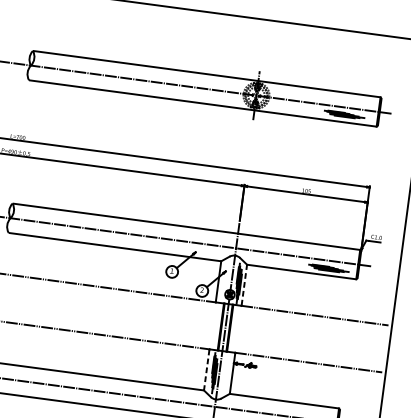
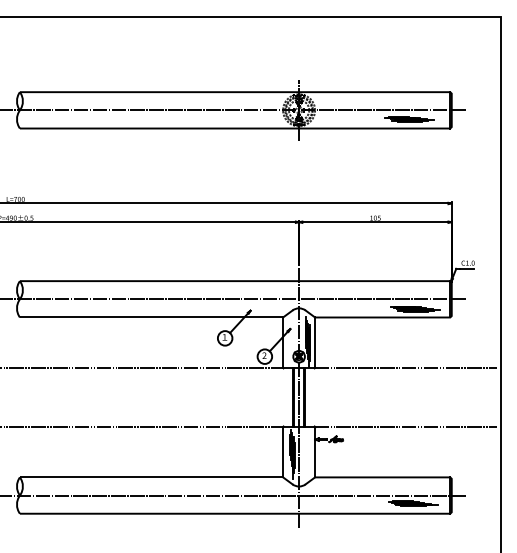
line: (244, 284) -> (315, 342), dashed -> solid
line: (207, 370) -> (283, 452), dashed -> solid

